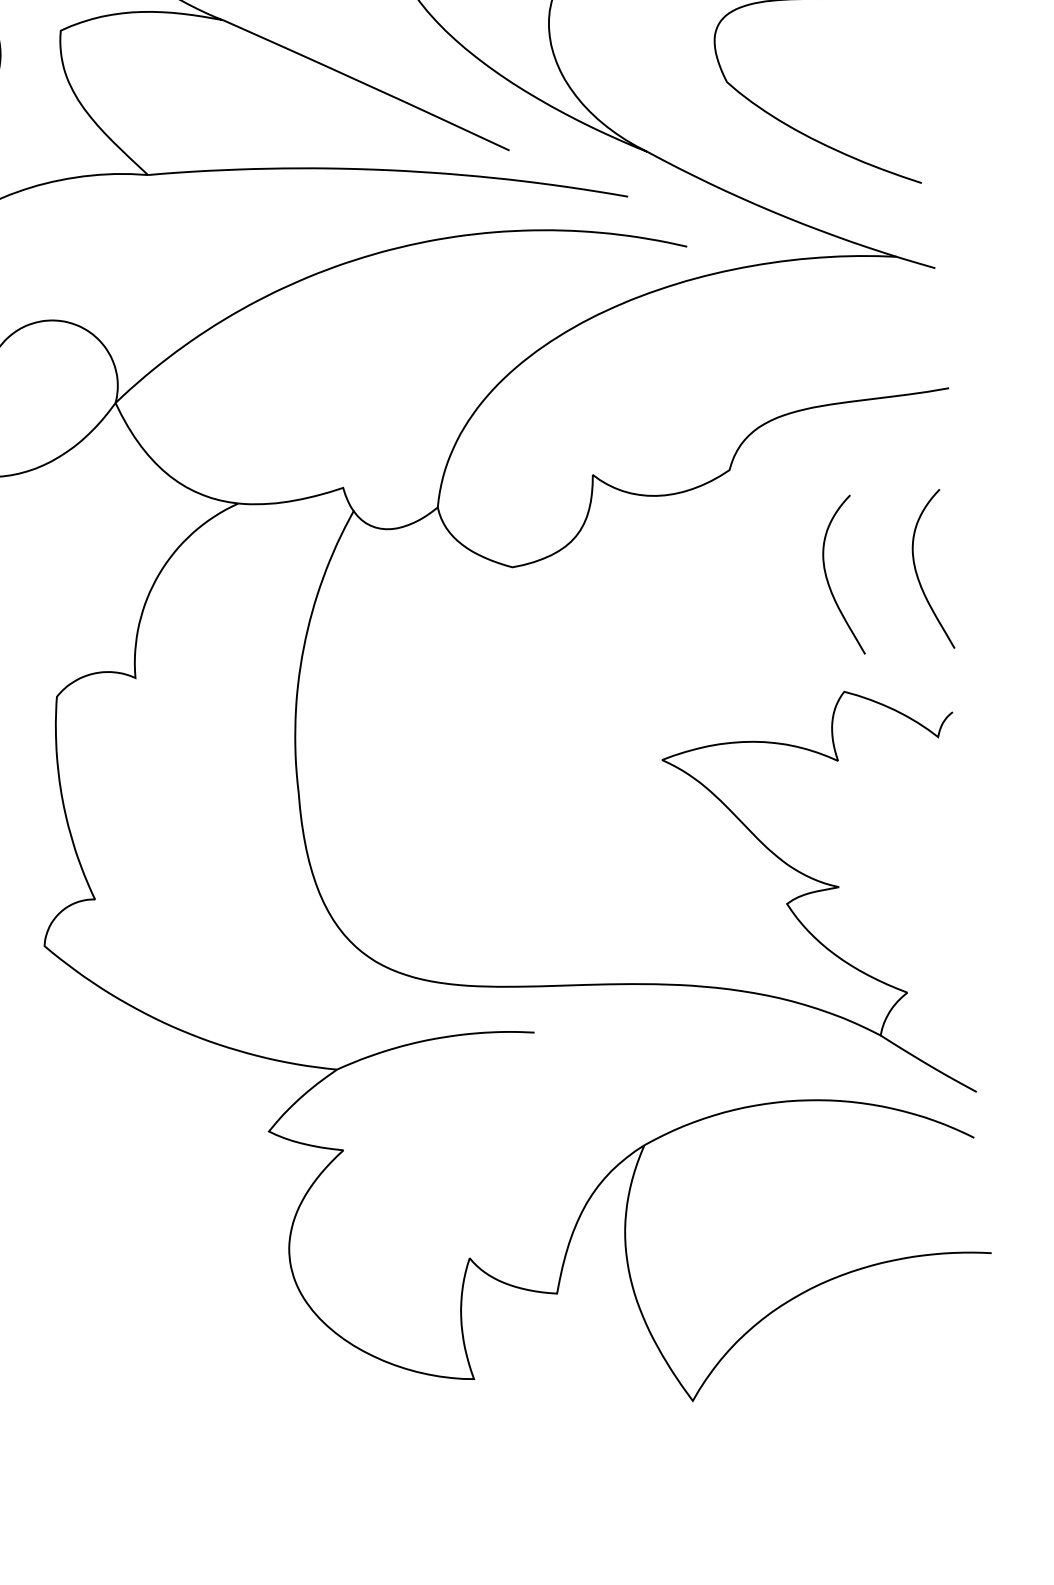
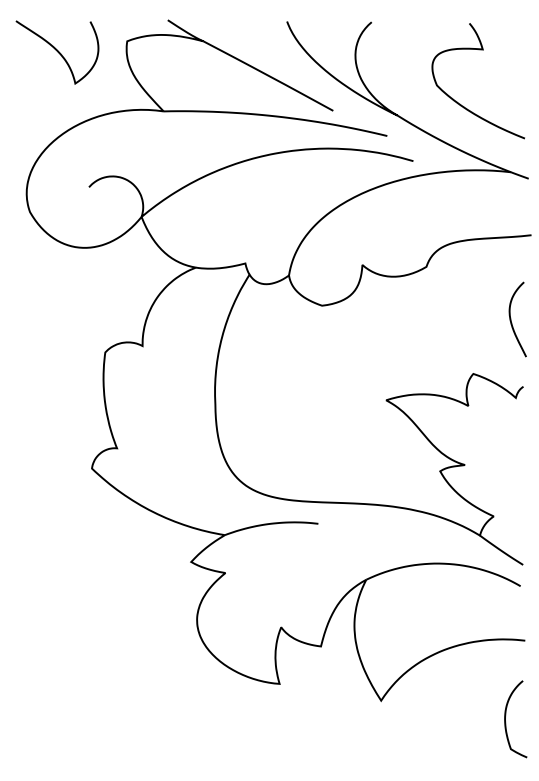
curve: (828, 576) -> (469, 319), removed
curve: (962, 1430) -> (506, 722), added

